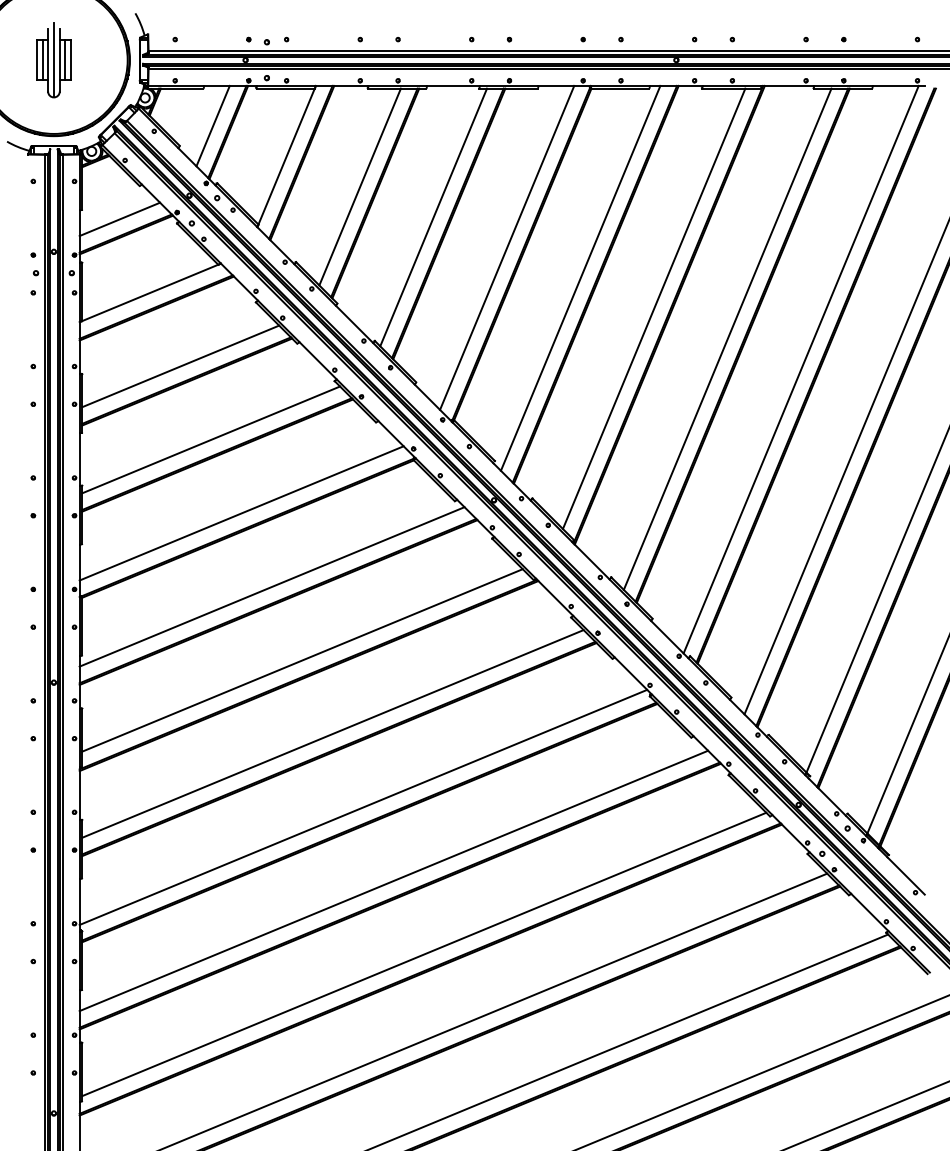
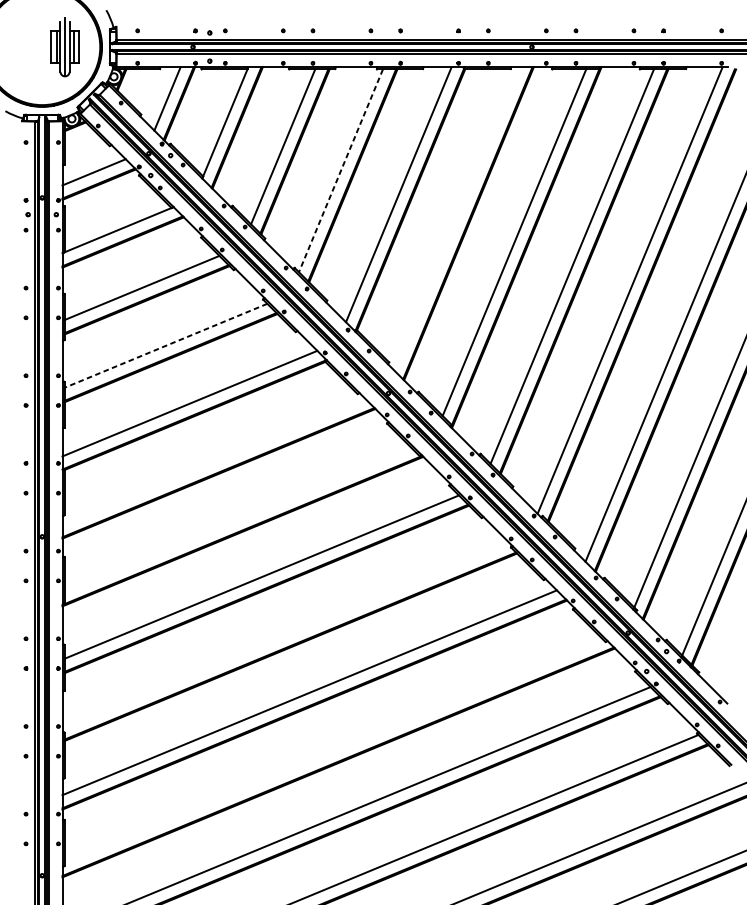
part: (53, 60) -> (64, 47), moved
line: (433, 217) -> (340, 170), solid -> dashed
line: (580, 277) -> (456, 218), removed
line: (210, 440) -> (165, 346), solid -> dashed
line: (271, 586) -> (213, 461), removed
line: (302, 660) -> (237, 519), removed
line: (363, 806) -> (285, 634), removed
line: (424, 954) -> (333, 750), removed

